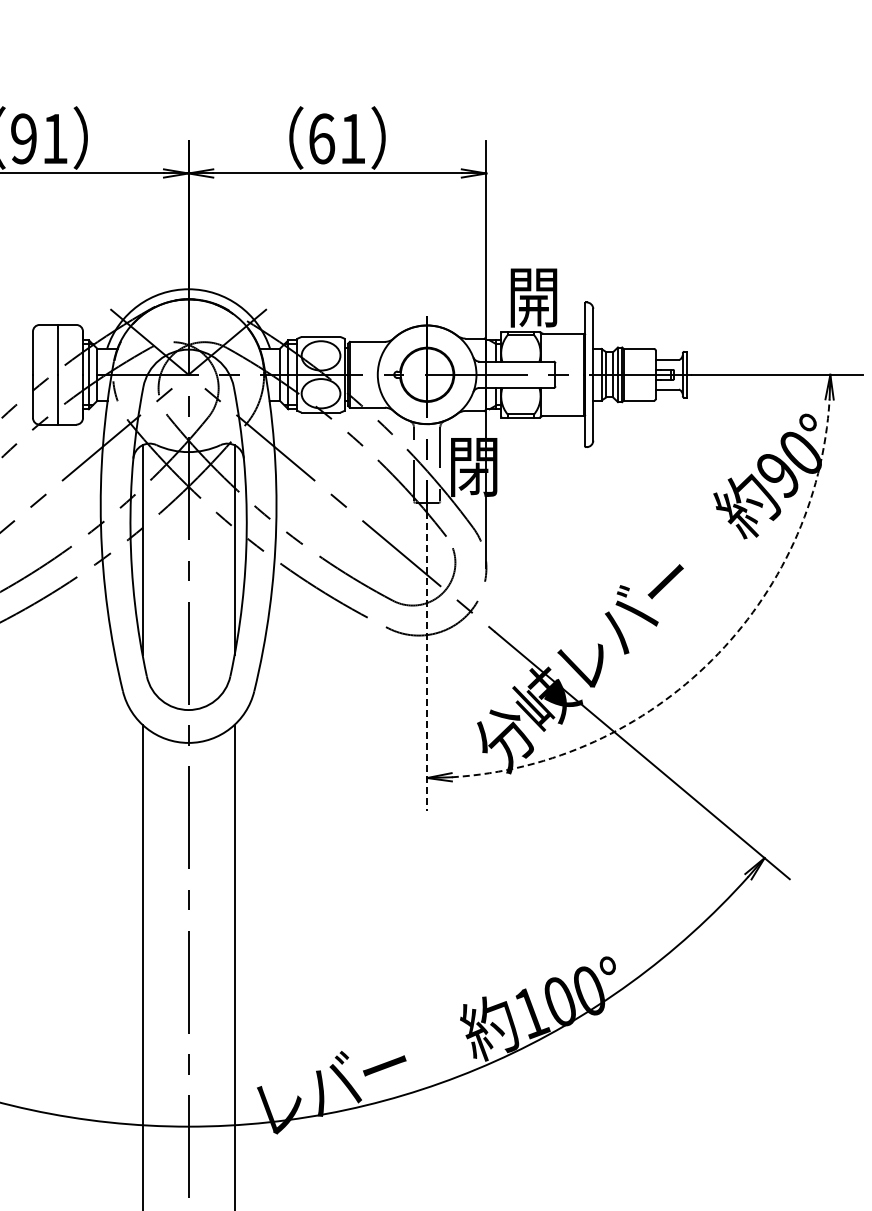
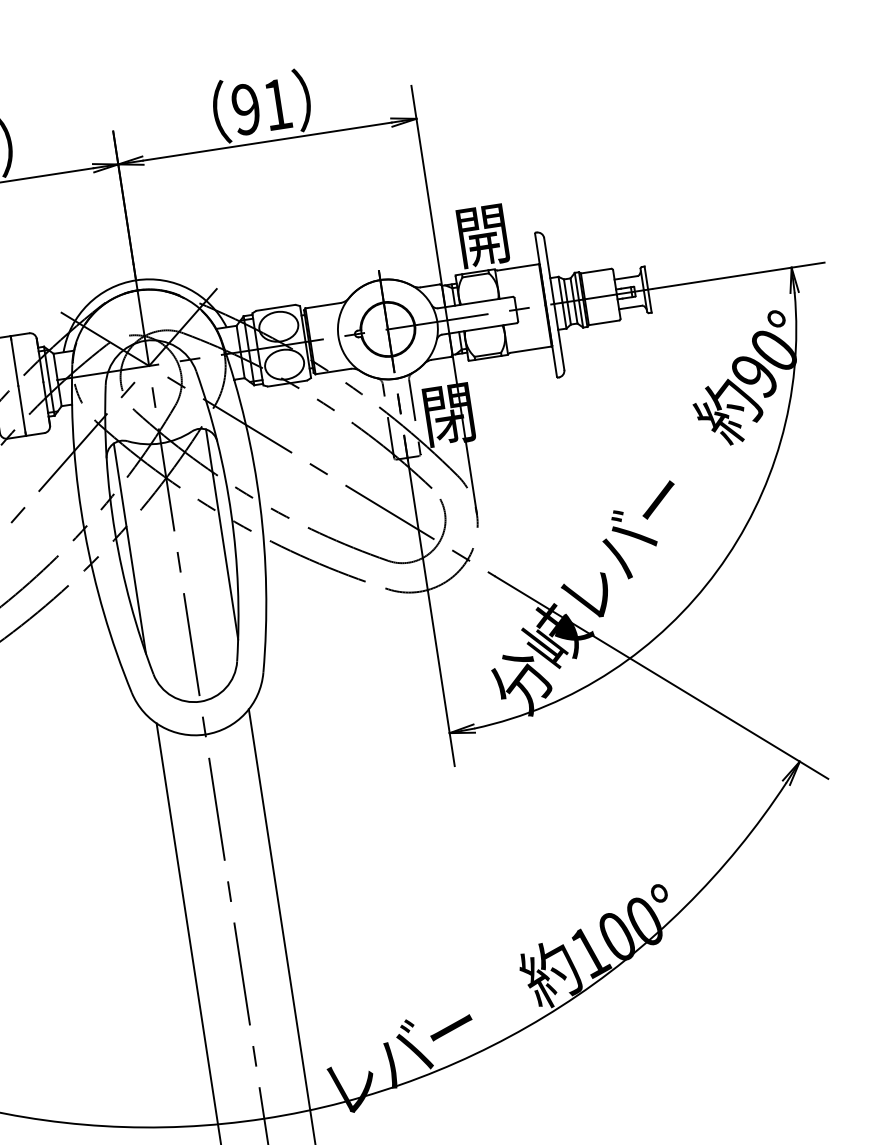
text: (321, 138) -> (245, 109), 61 -> 91
arc: (712, 659) -> (717, 570), dashed -> solid
line: (427, 662) -> (432, 617), dashed -> solid

